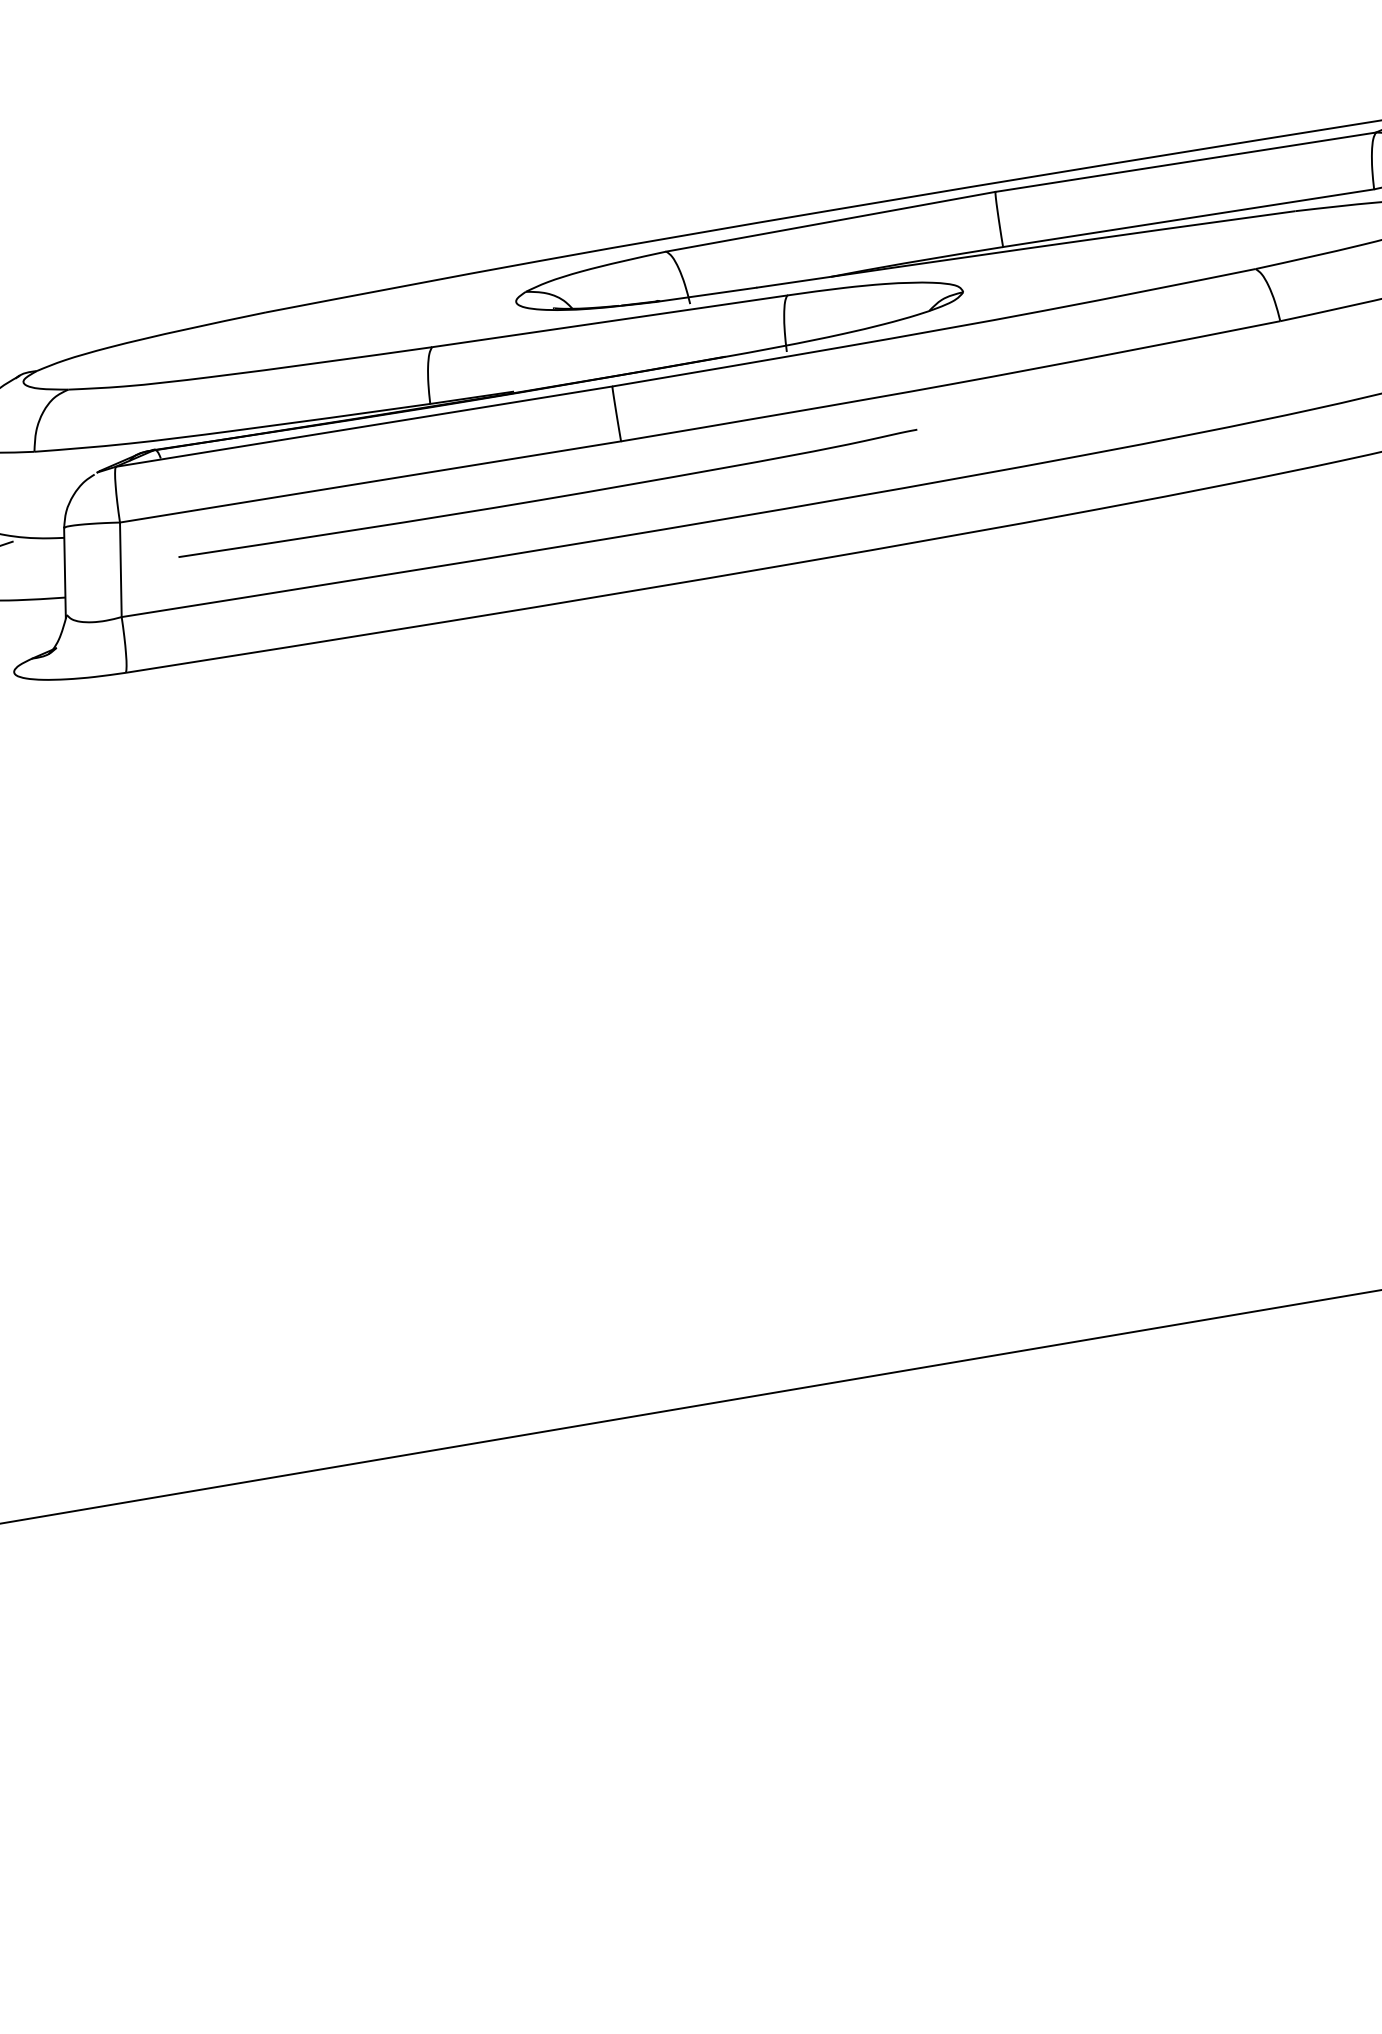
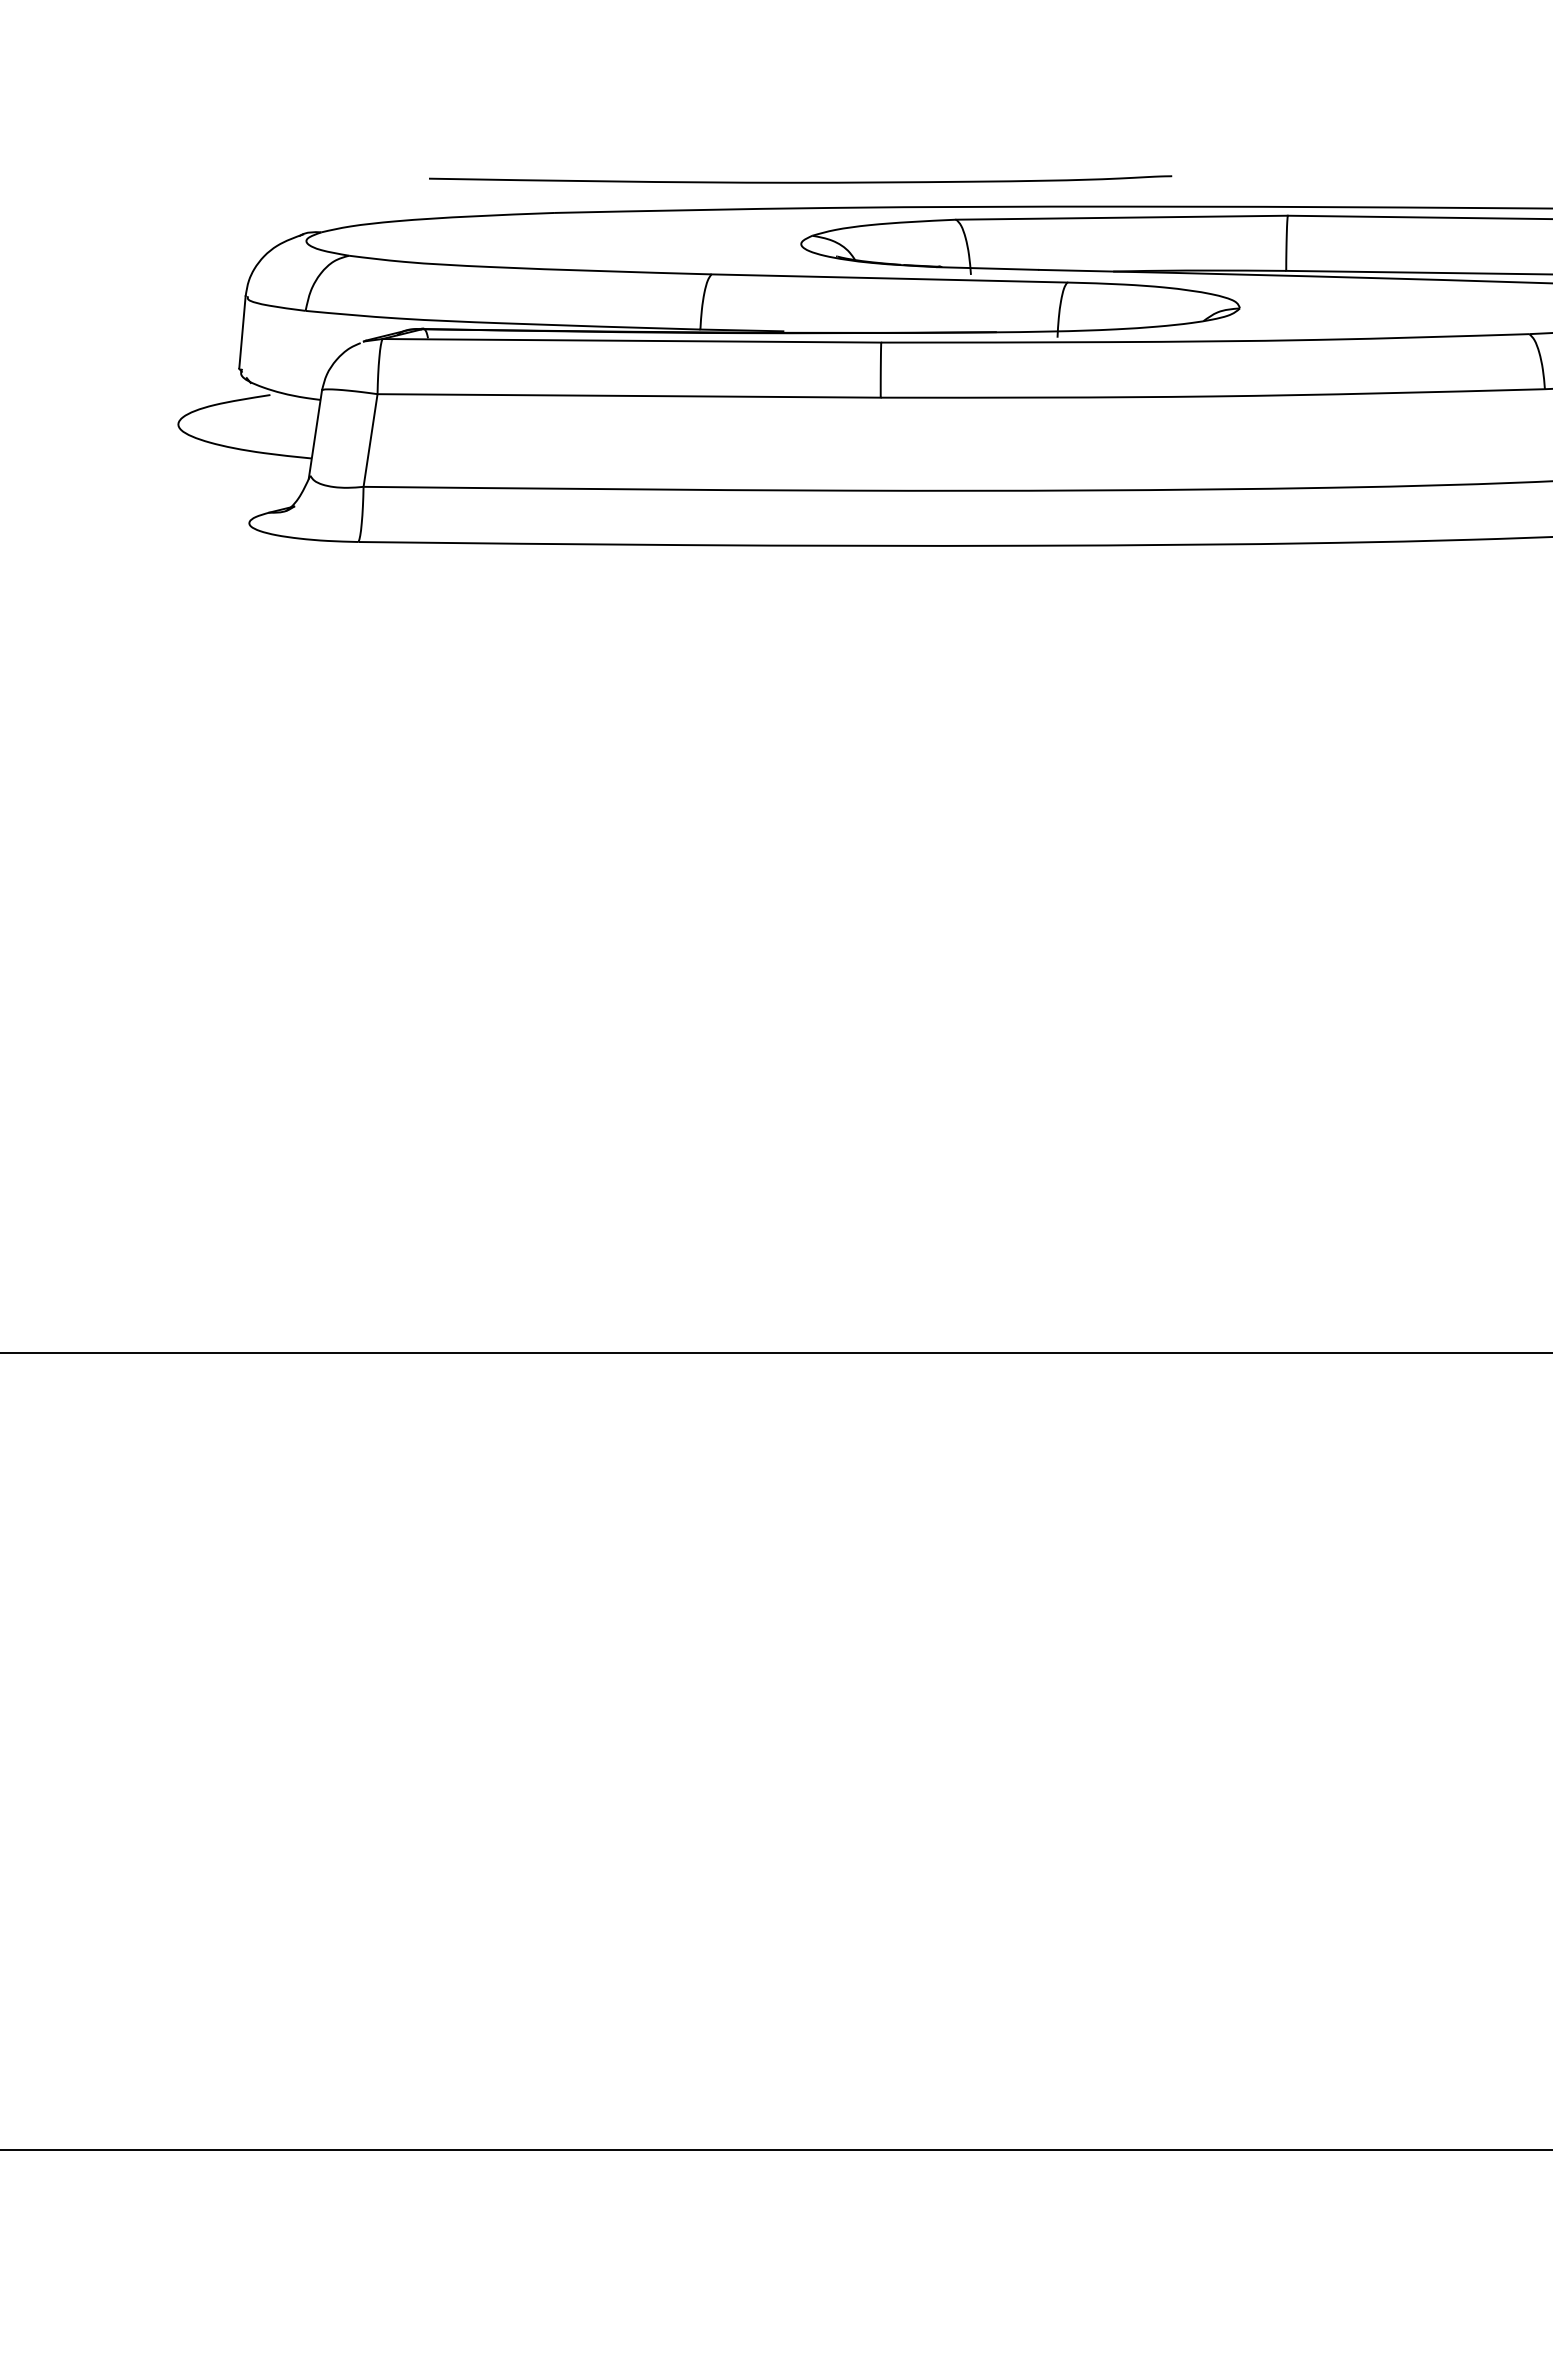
curve: (548, 497) -> (800, 181), moved

